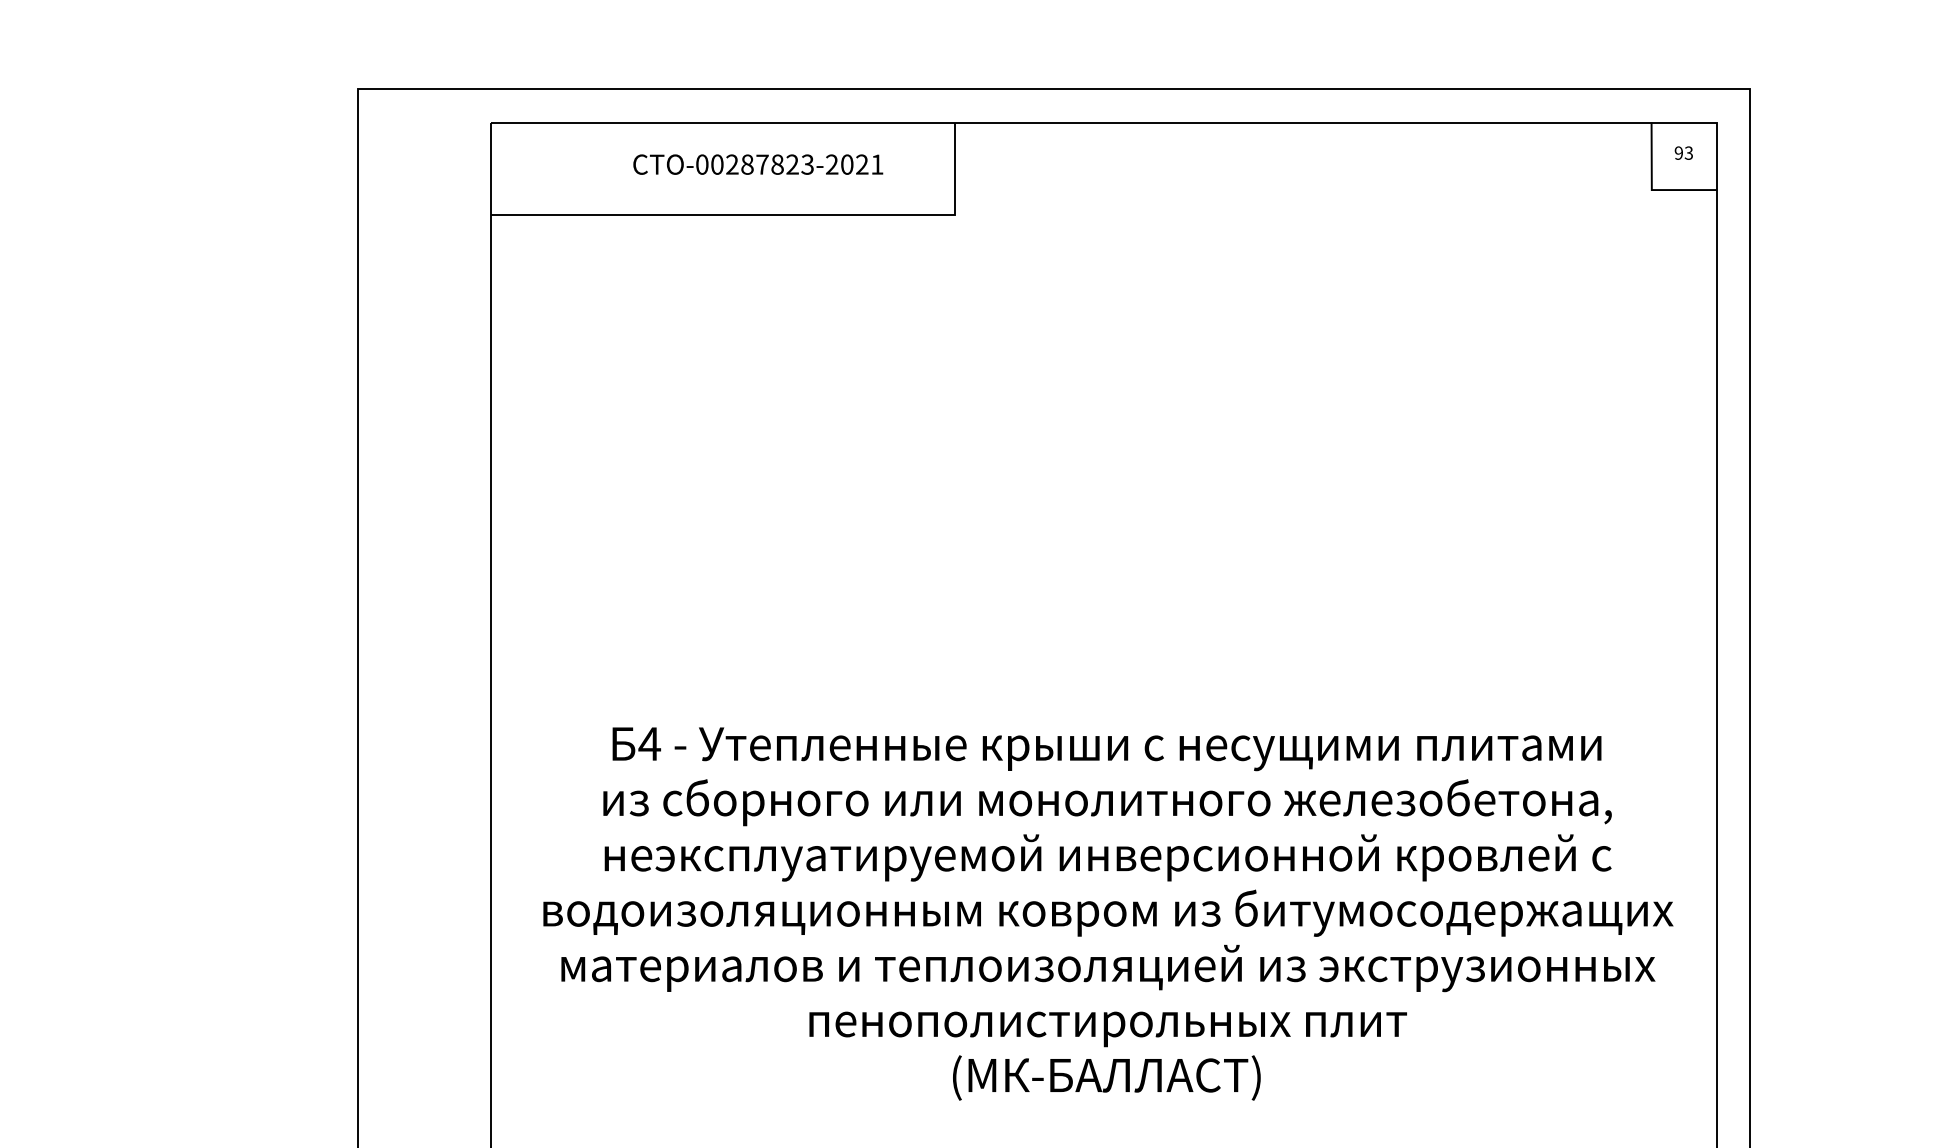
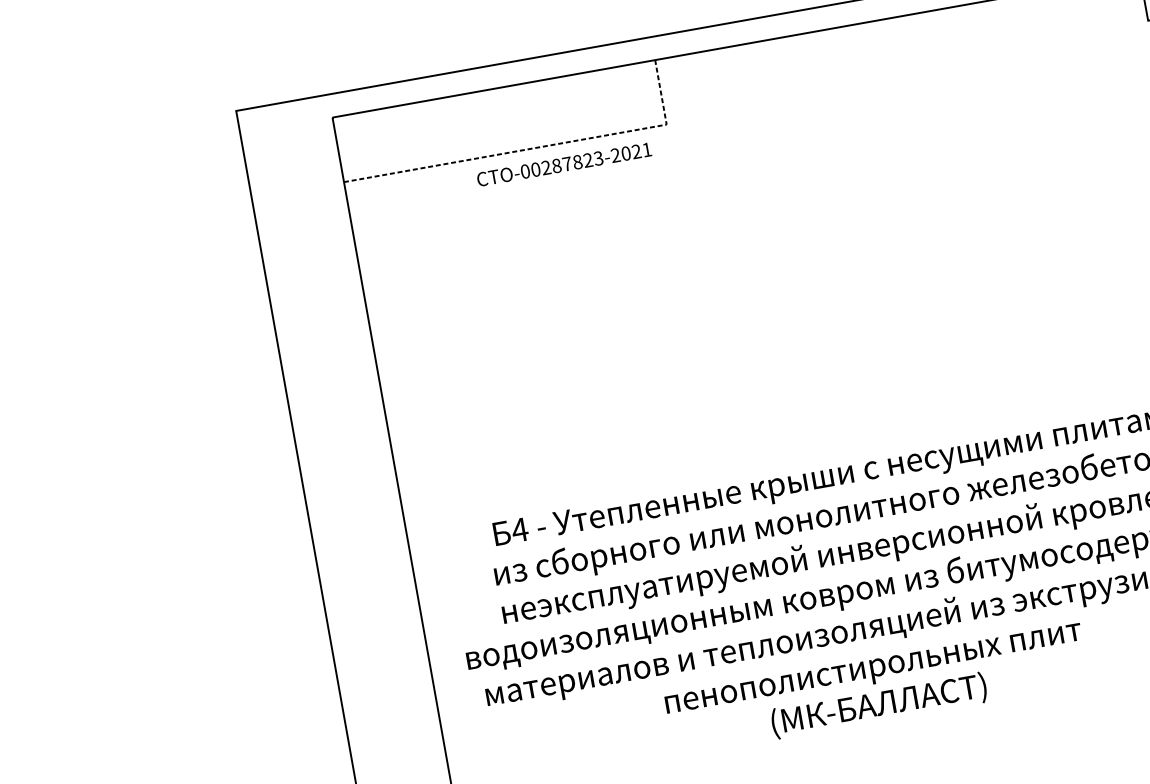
text: (758, 164) -> (564, 164), moved
line: (770, 215) -> (538, 147), solid -> dashed

